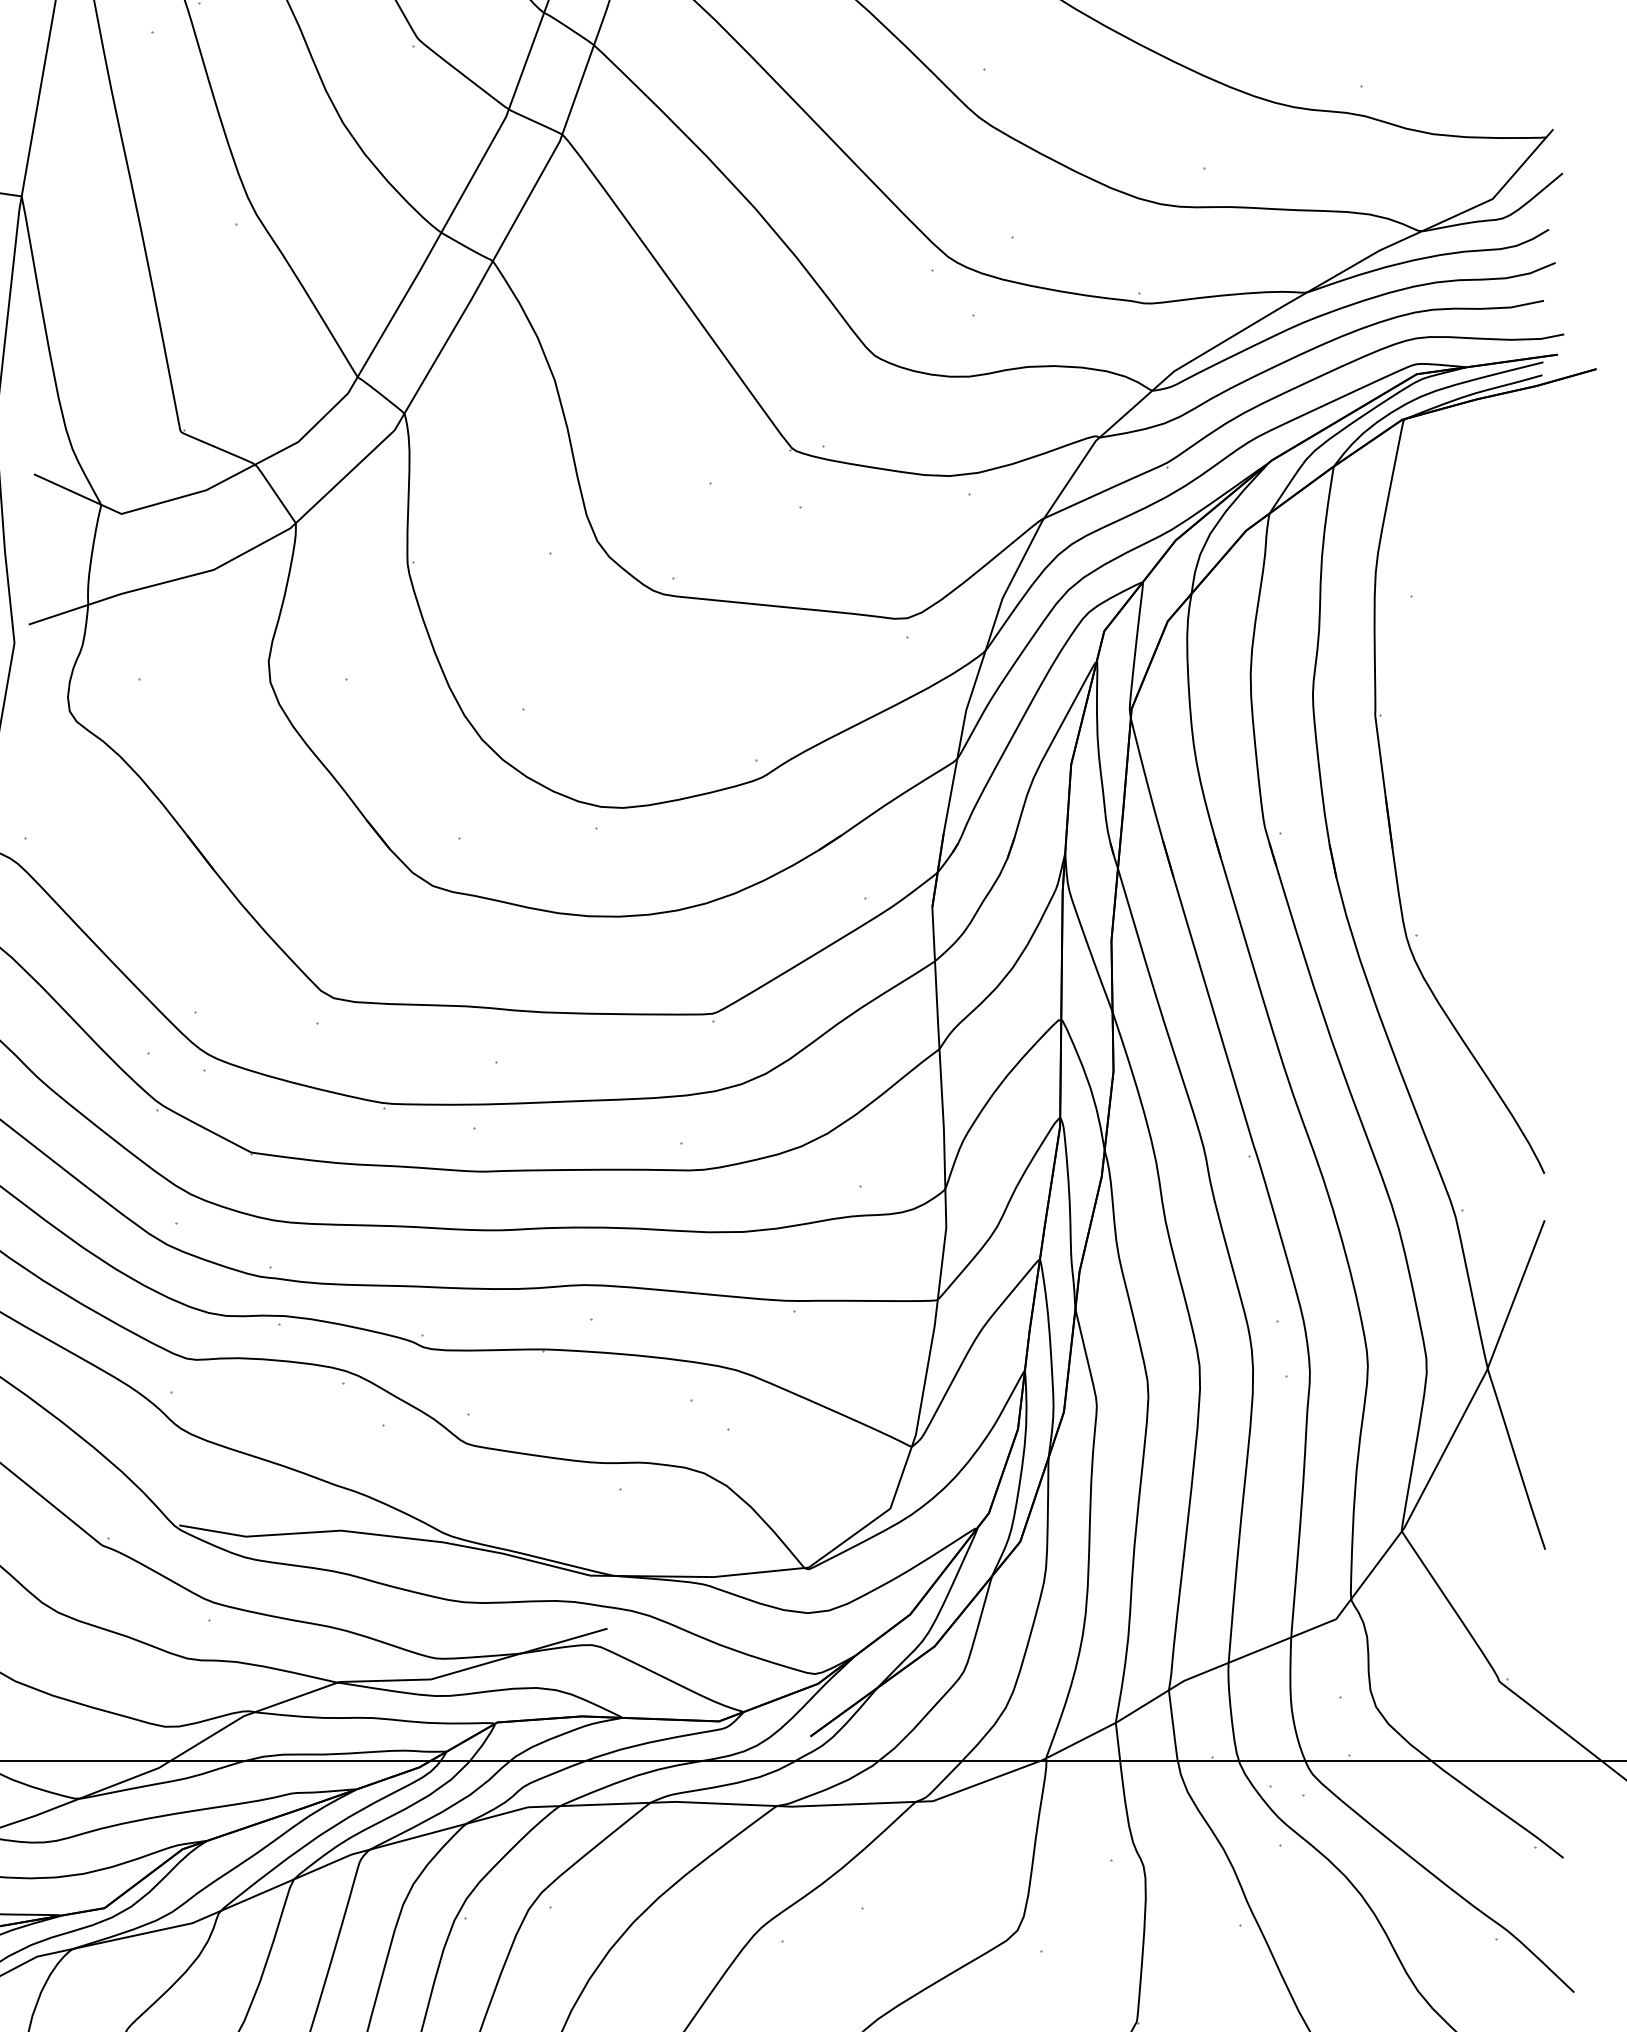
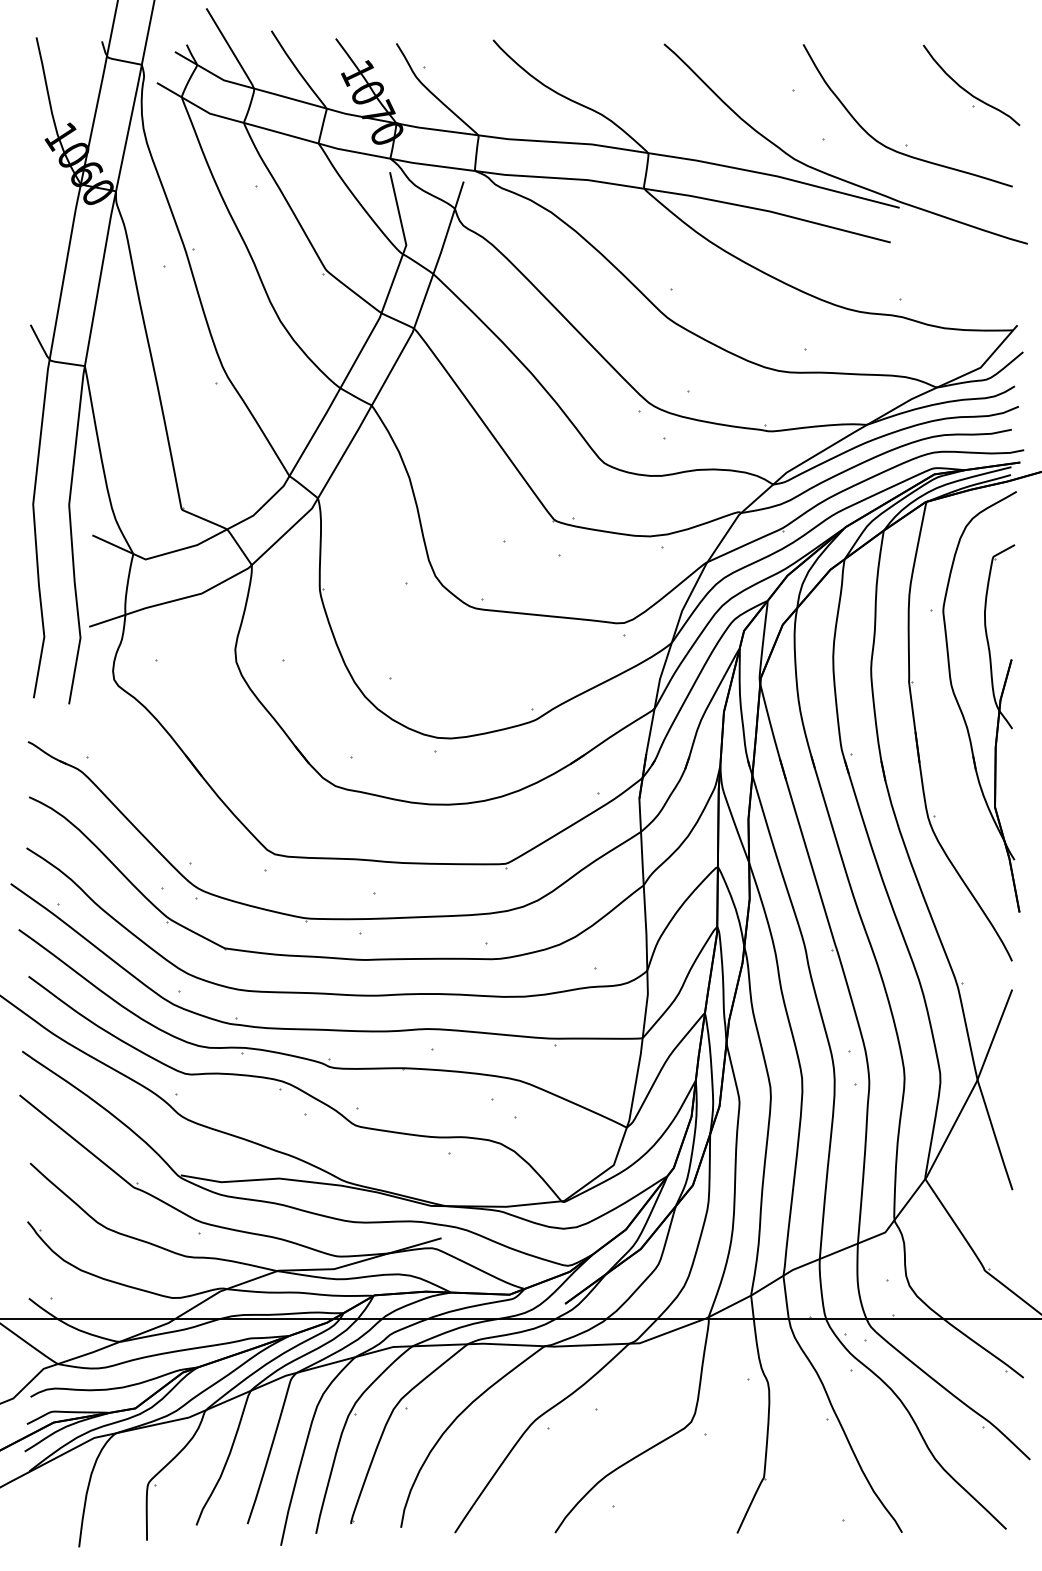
part: (1513, 742) -> (993, 698), added

